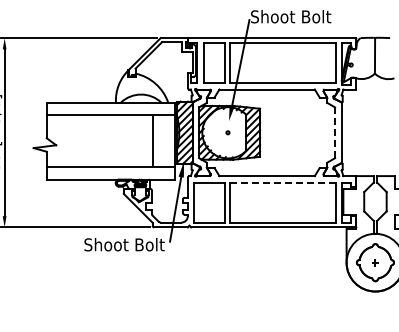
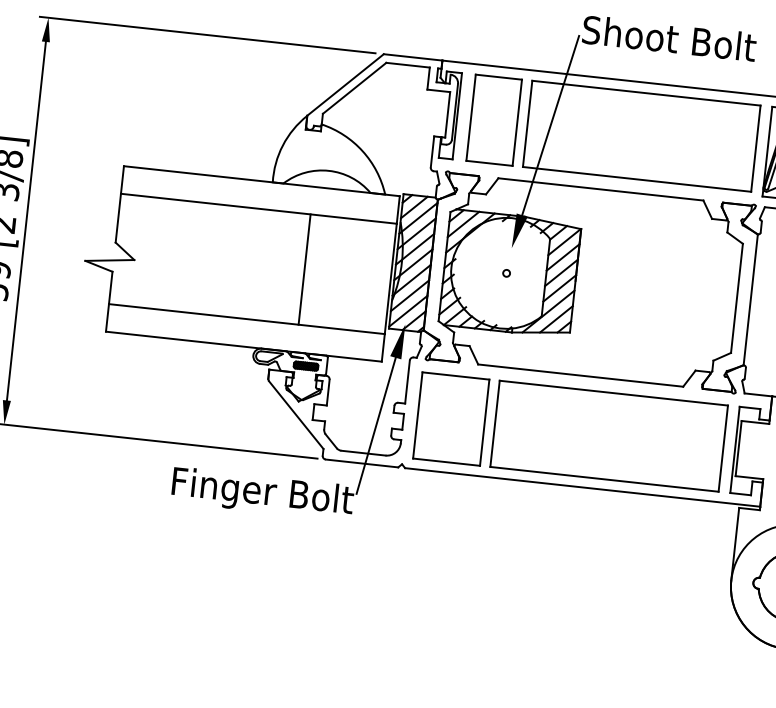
line: (335, 133) -> (737, 299), dashed -> solid
line: (152, 140) -> (303, 268), moved
line: (282, 182) -> (612, 392), dashed -> solid
text: (126, 246) -> (261, 494), Shoot Bolt -> Finger Bolt

